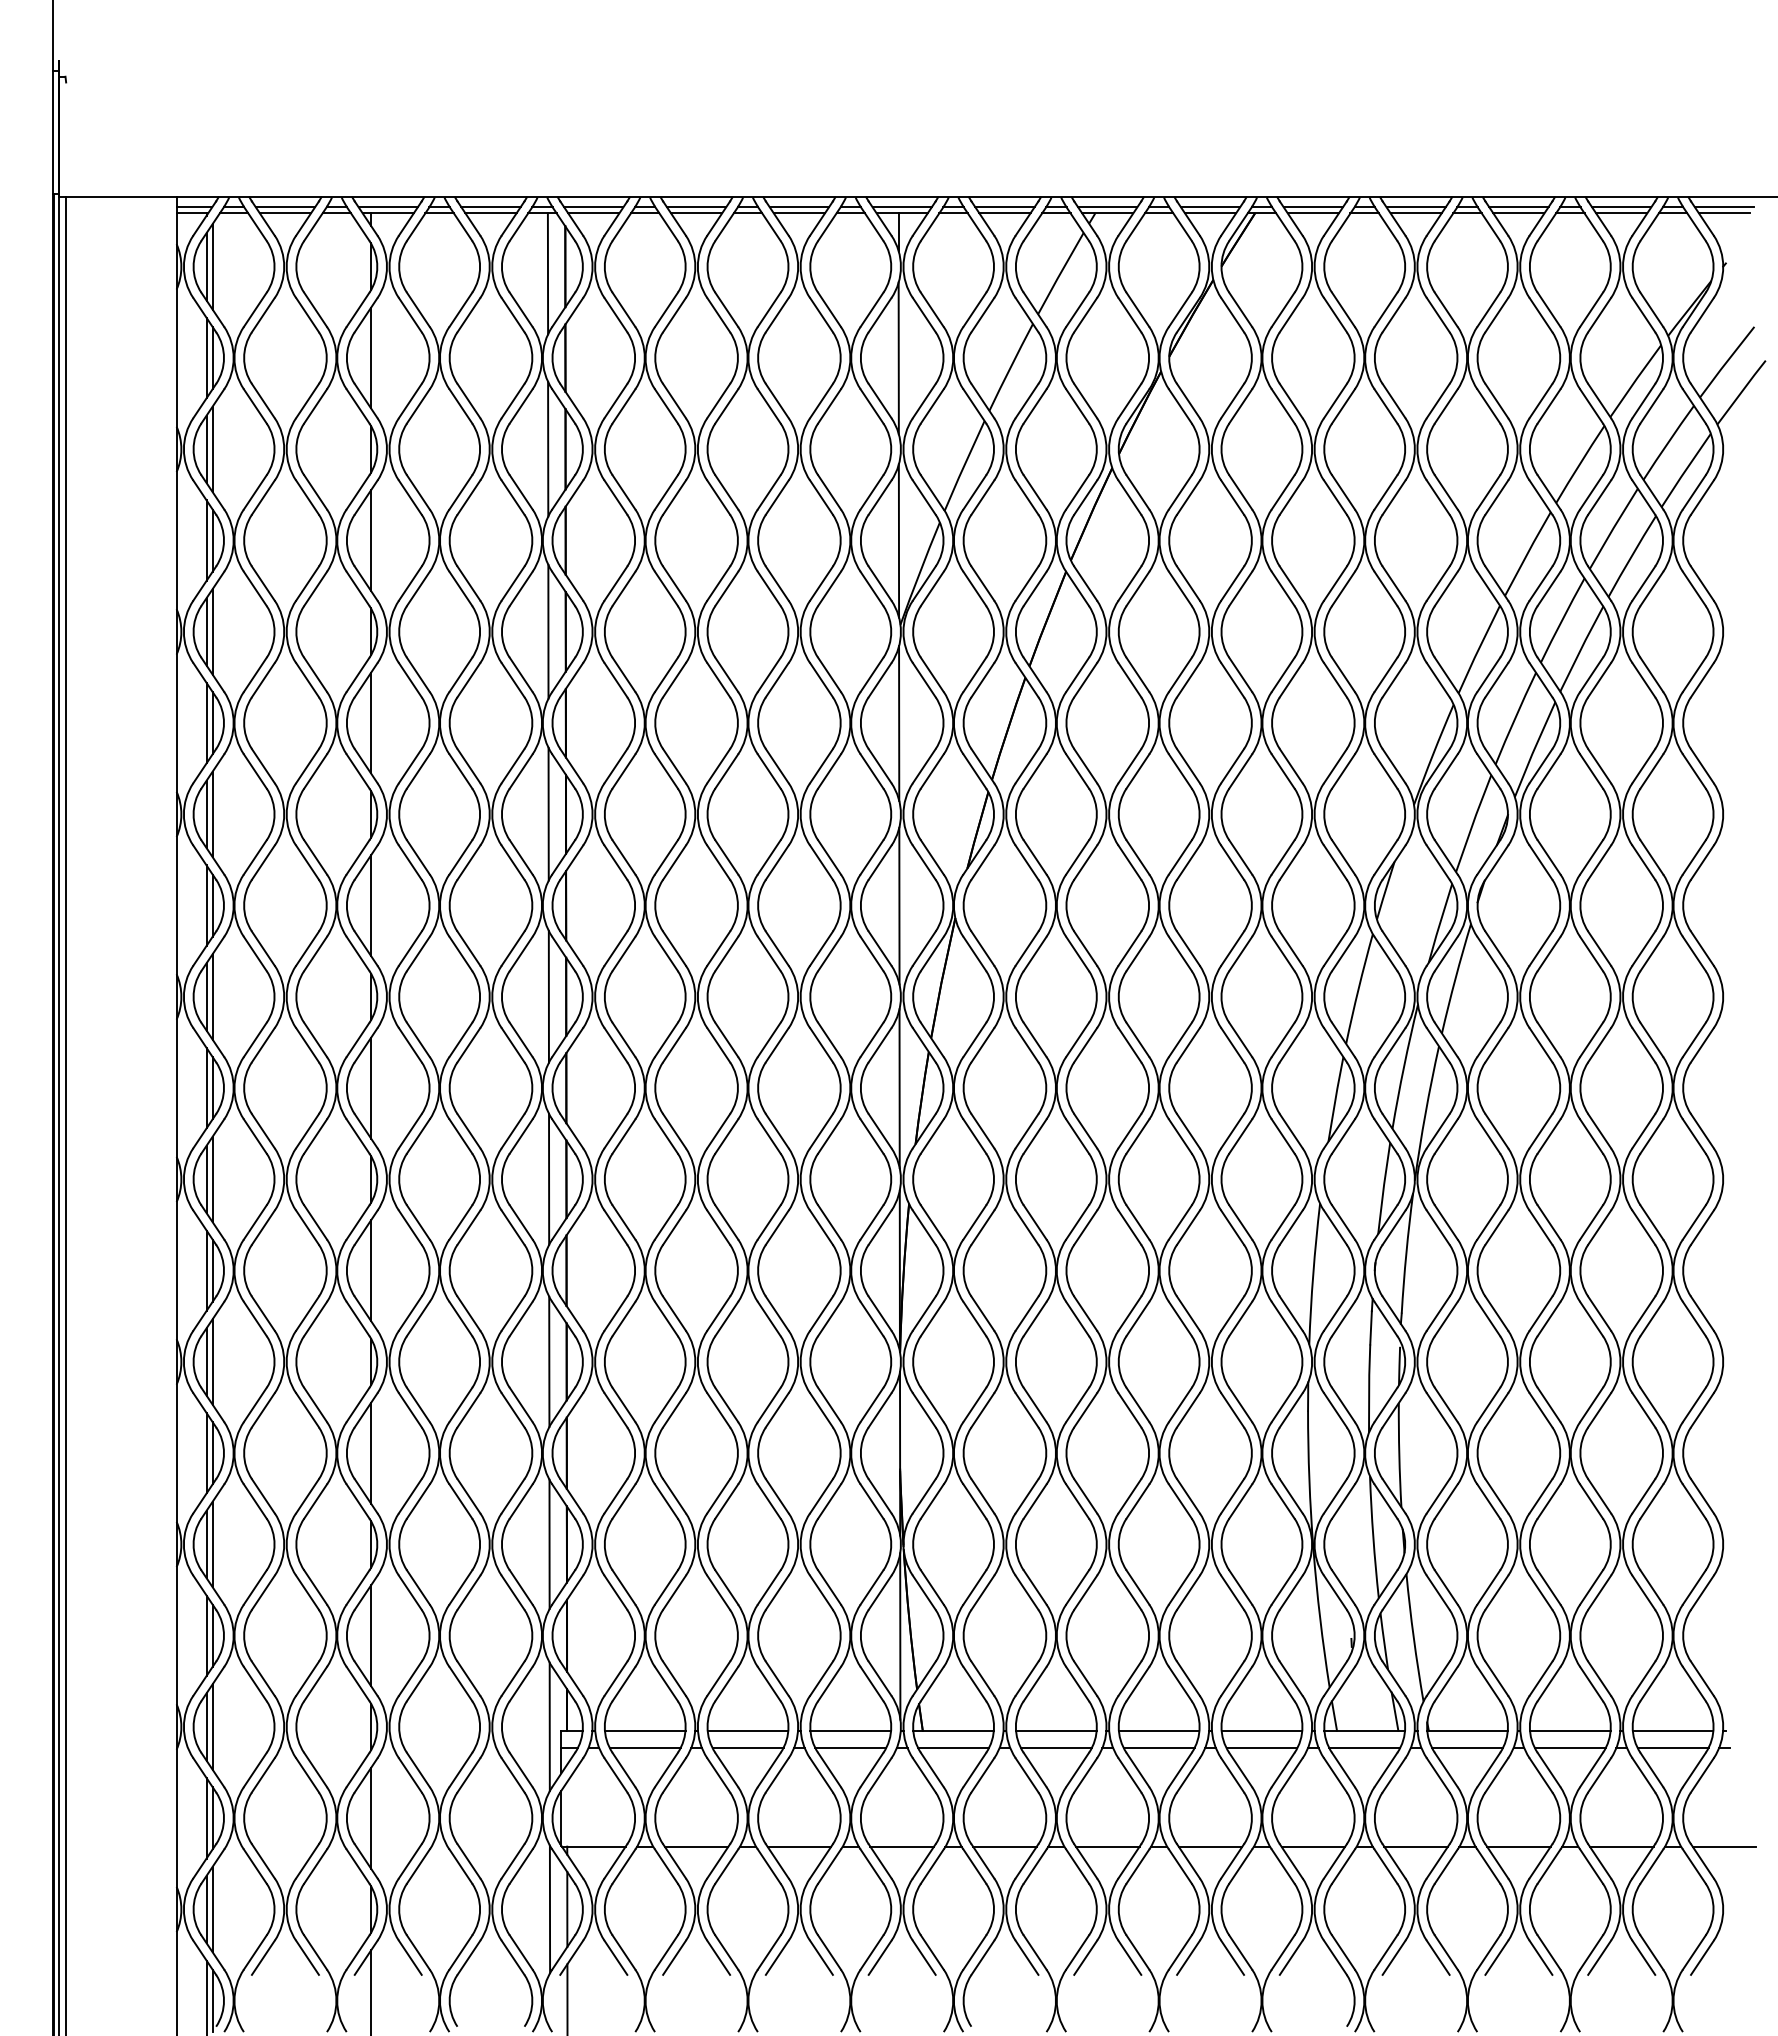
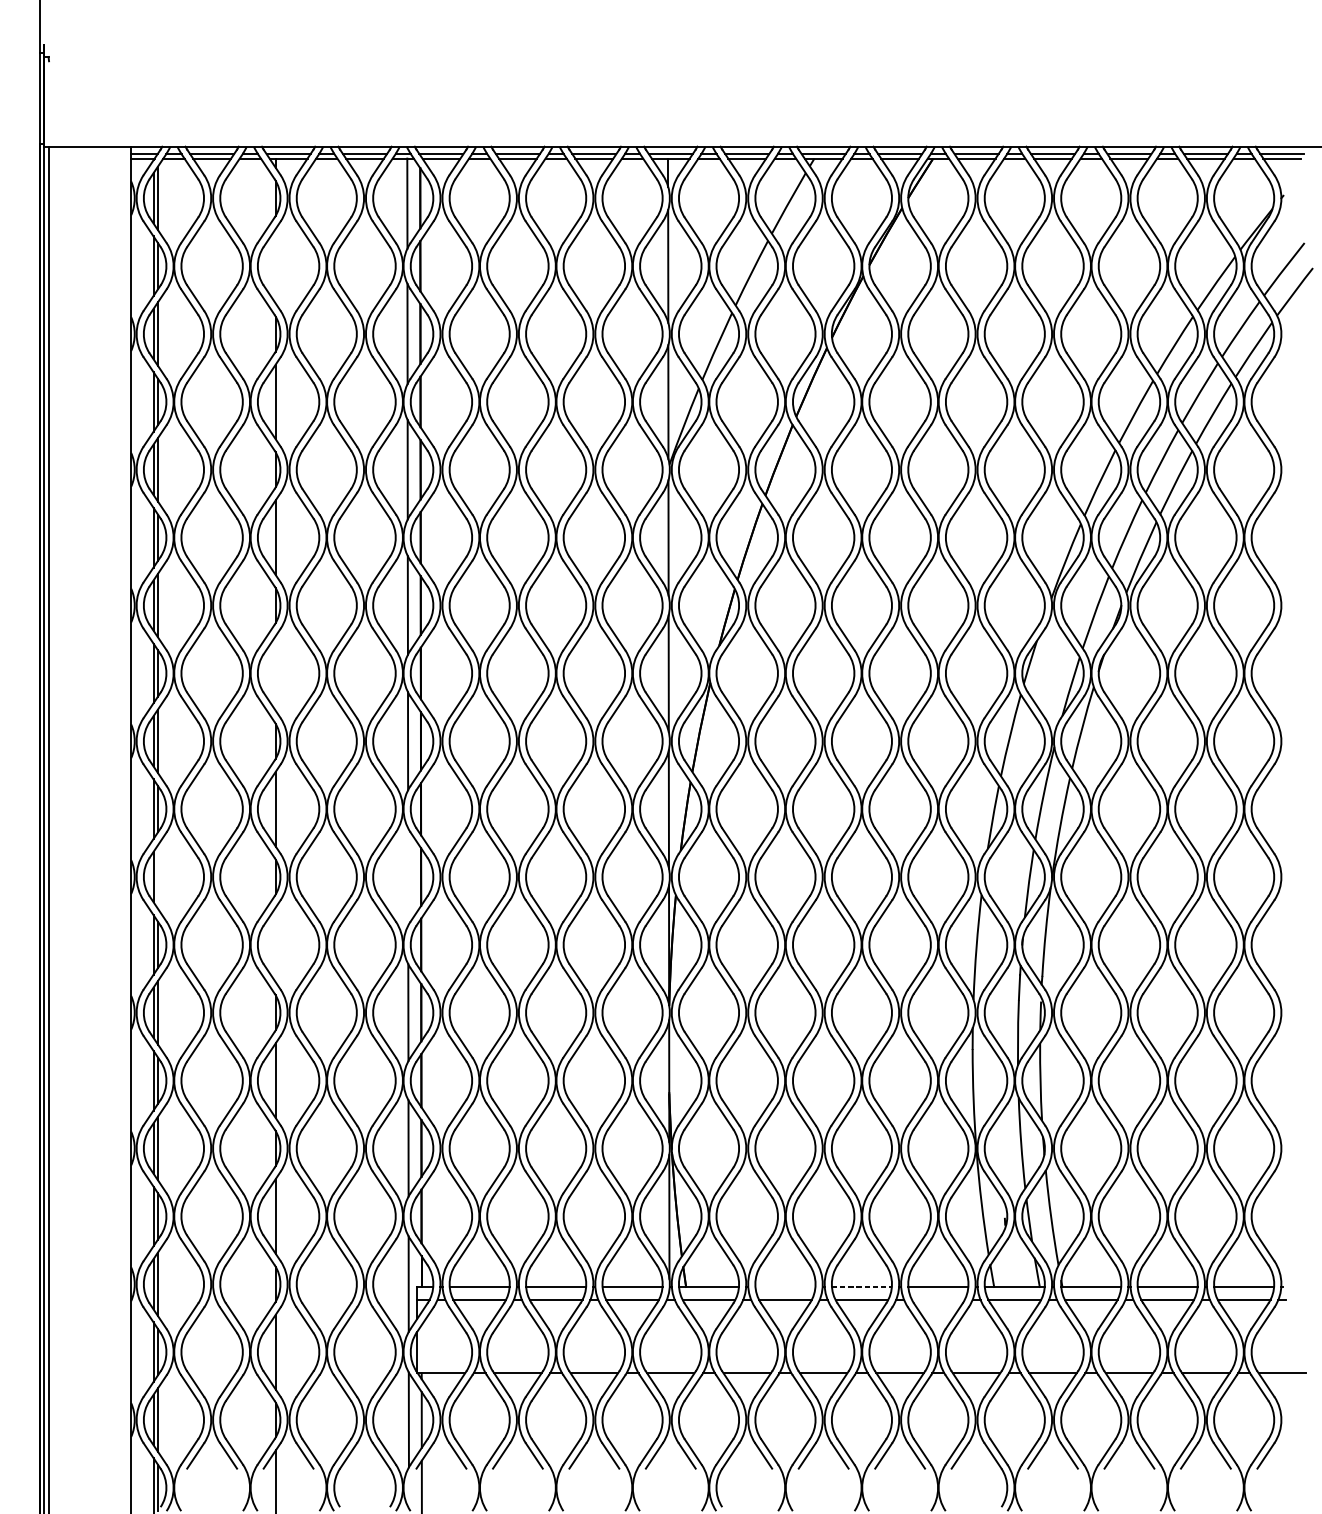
line: (371, 357) -> (276, 265), removed
line: (371, 905) -> (276, 673), removed
line: (549, 1178) -> (408, 876), removed
line: (212, 1179) -> (157, 877), removed
line: (371, 1270) -> (276, 944), removed
line: (1056, 1730) -> (785, 1286), removed
line: (1159, 1730) -> (862, 1286), solid -> dashed
line: (1261, 1748) -> (938, 1300), removed

